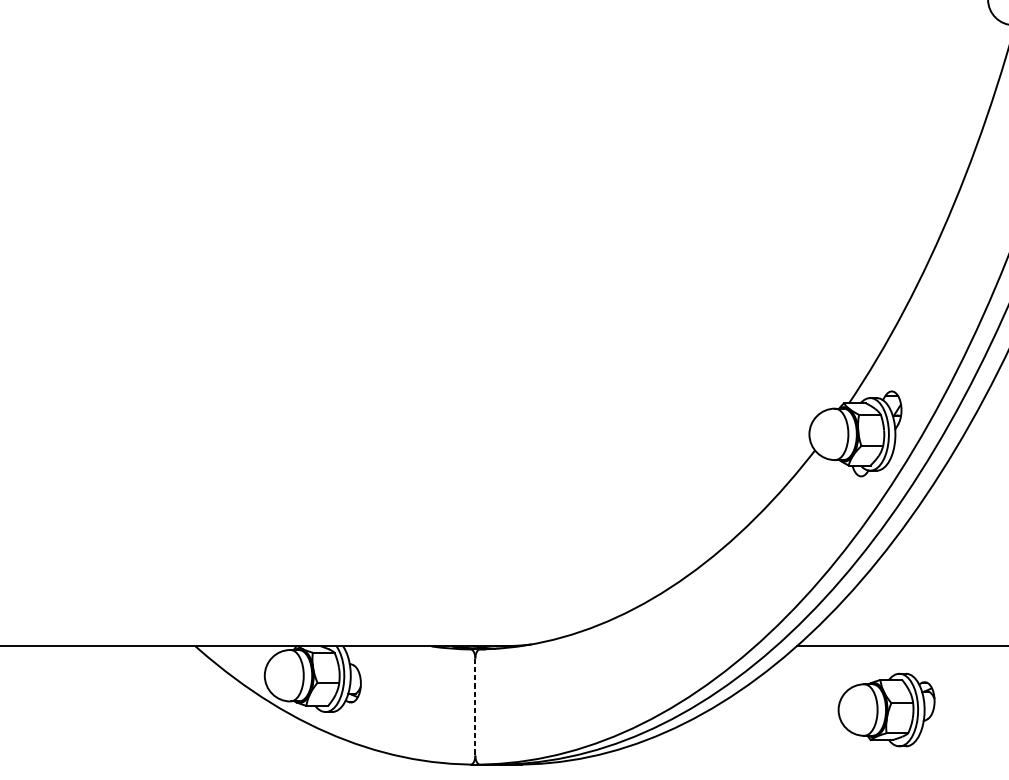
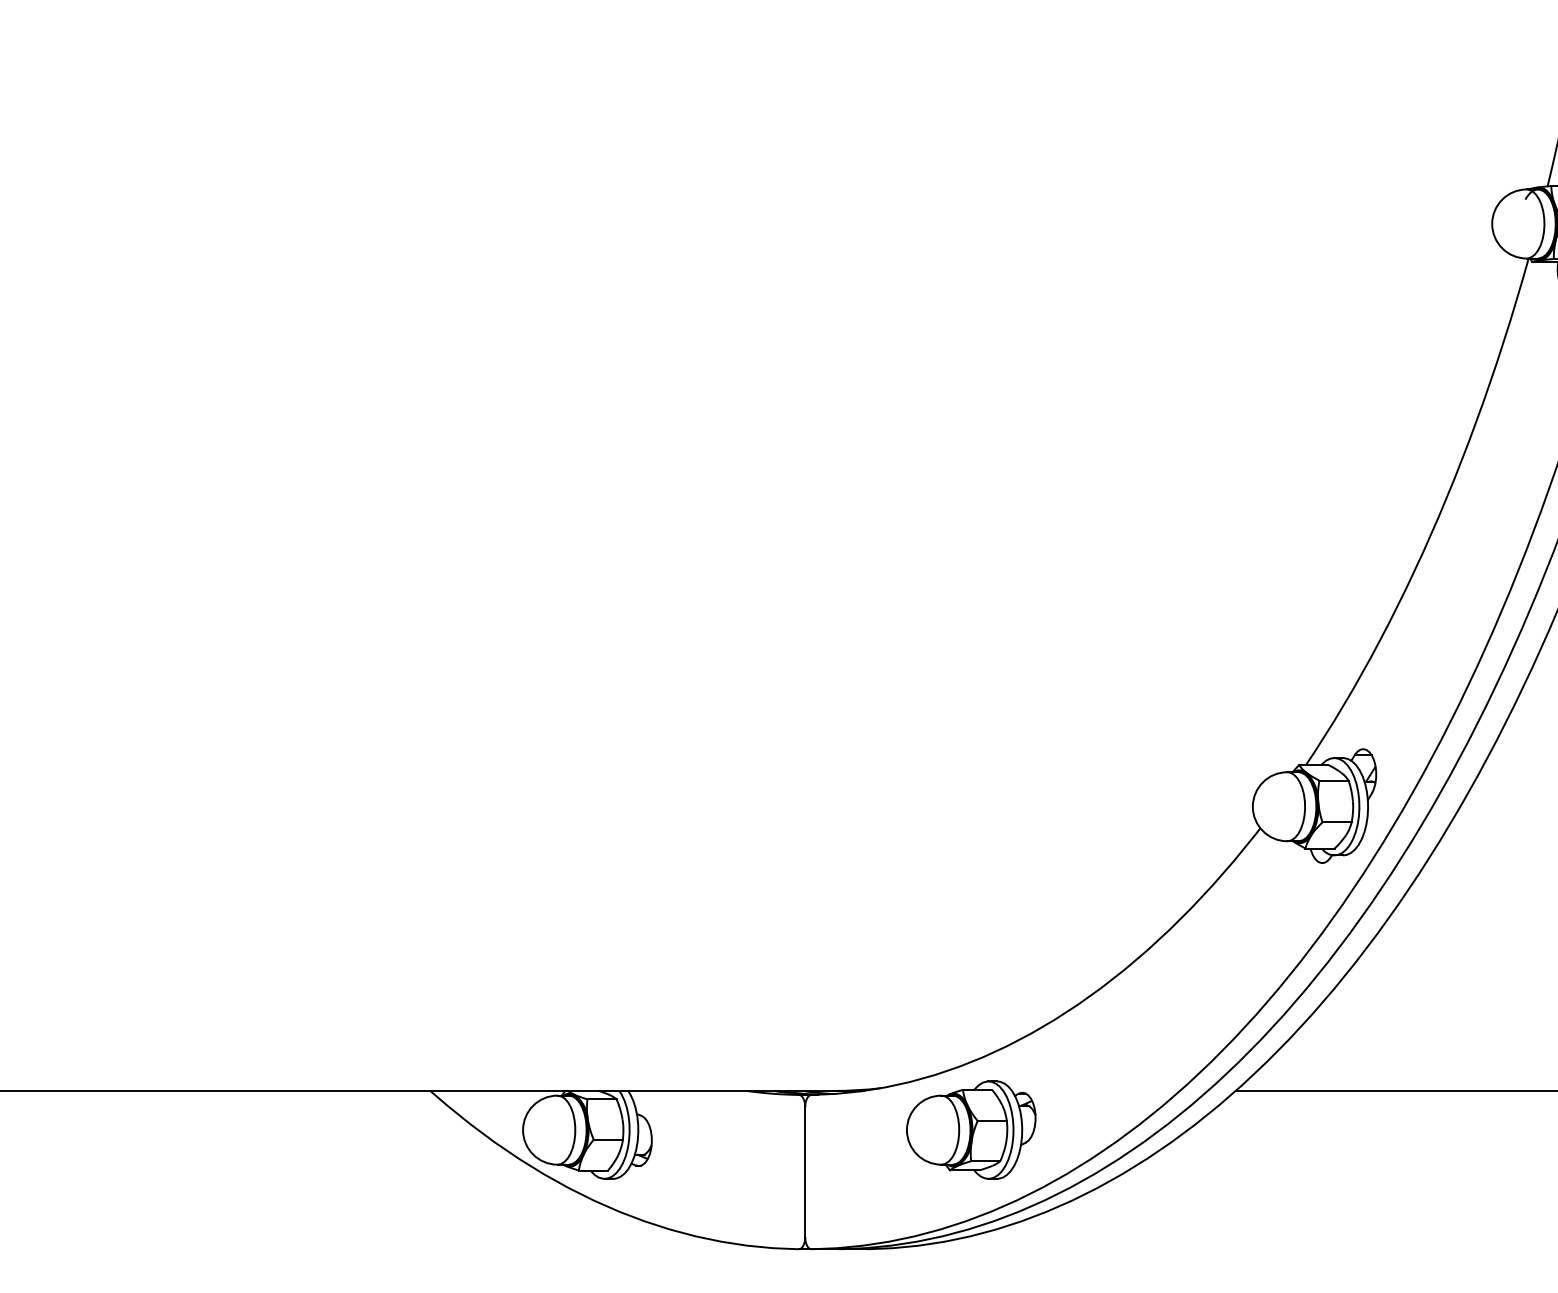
line: (475, 707) -> (805, 1172), dashed -> solid
part: (886, 709) -> (971, 1129), moved

